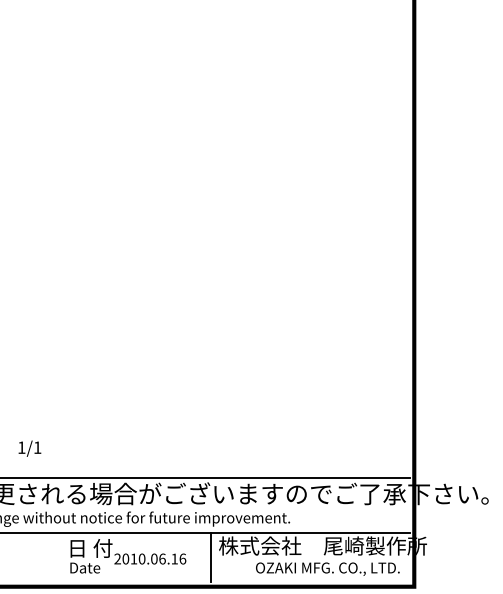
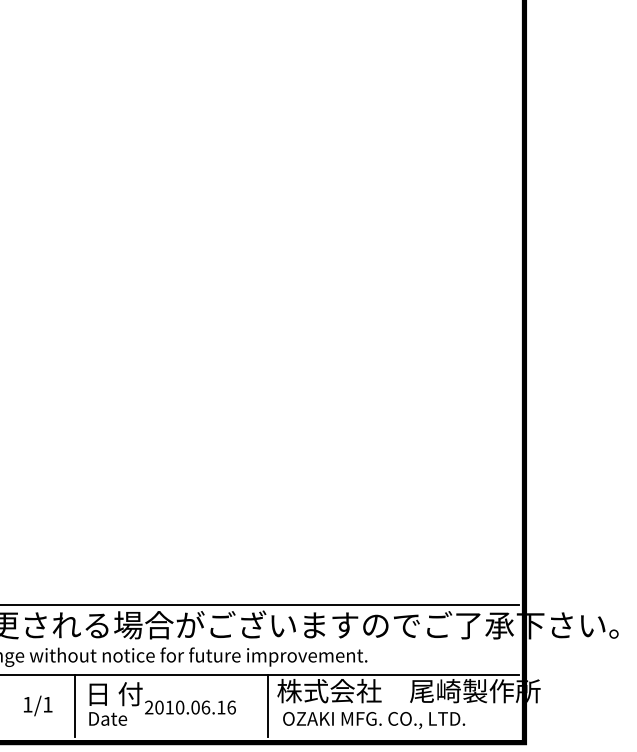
text: (30, 448) -> (38, 705), moved
line: (58, 557) -> (74, 705), added
text: (328, 569) -> (374, 720), moved

